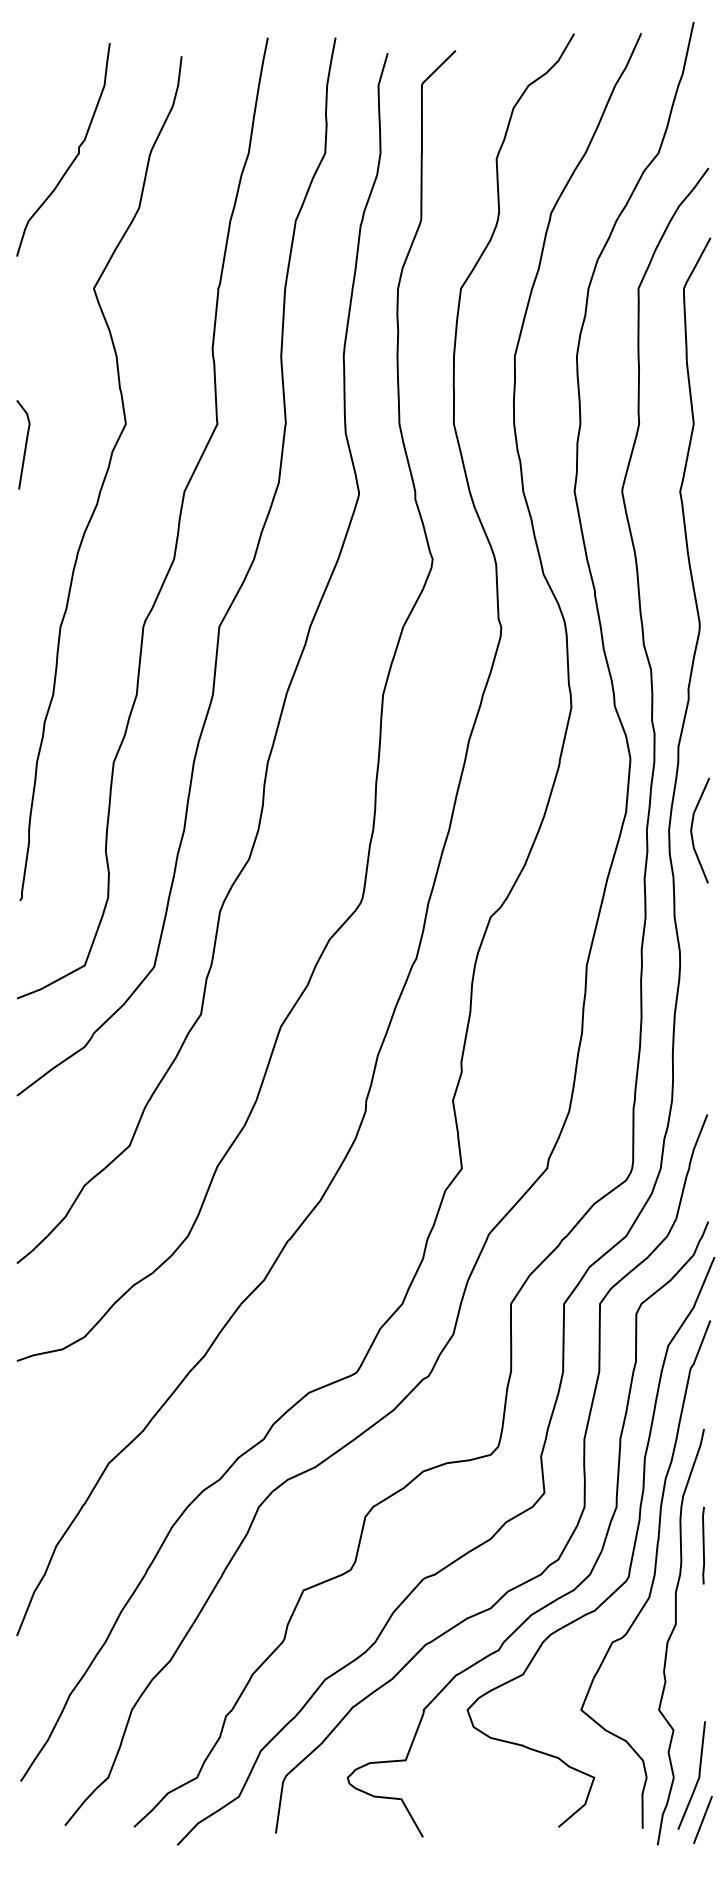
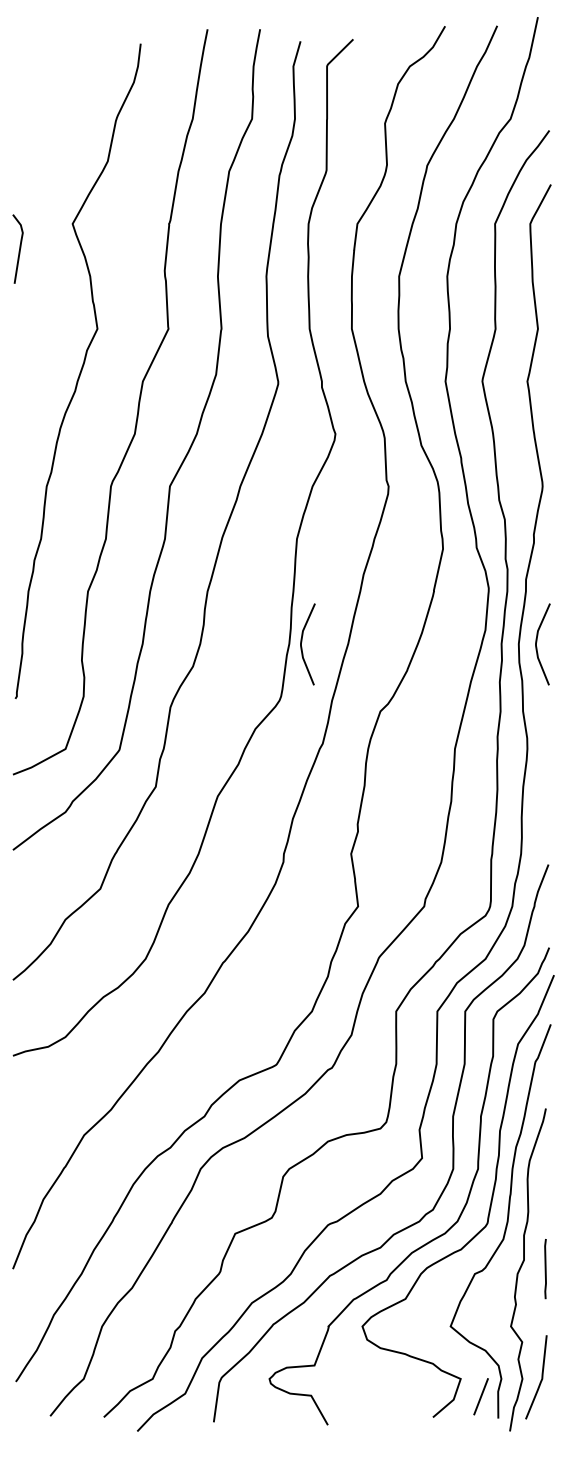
curve: (73, 159) -> (56, 123), removed
line: (25, 444) -> (19, 248), moved
curve: (390, 828) -> (302, 642), added
line: (703, 1546) -> (545, 1269), moved
line: (702, 1819) -> (480, 1396), moved

